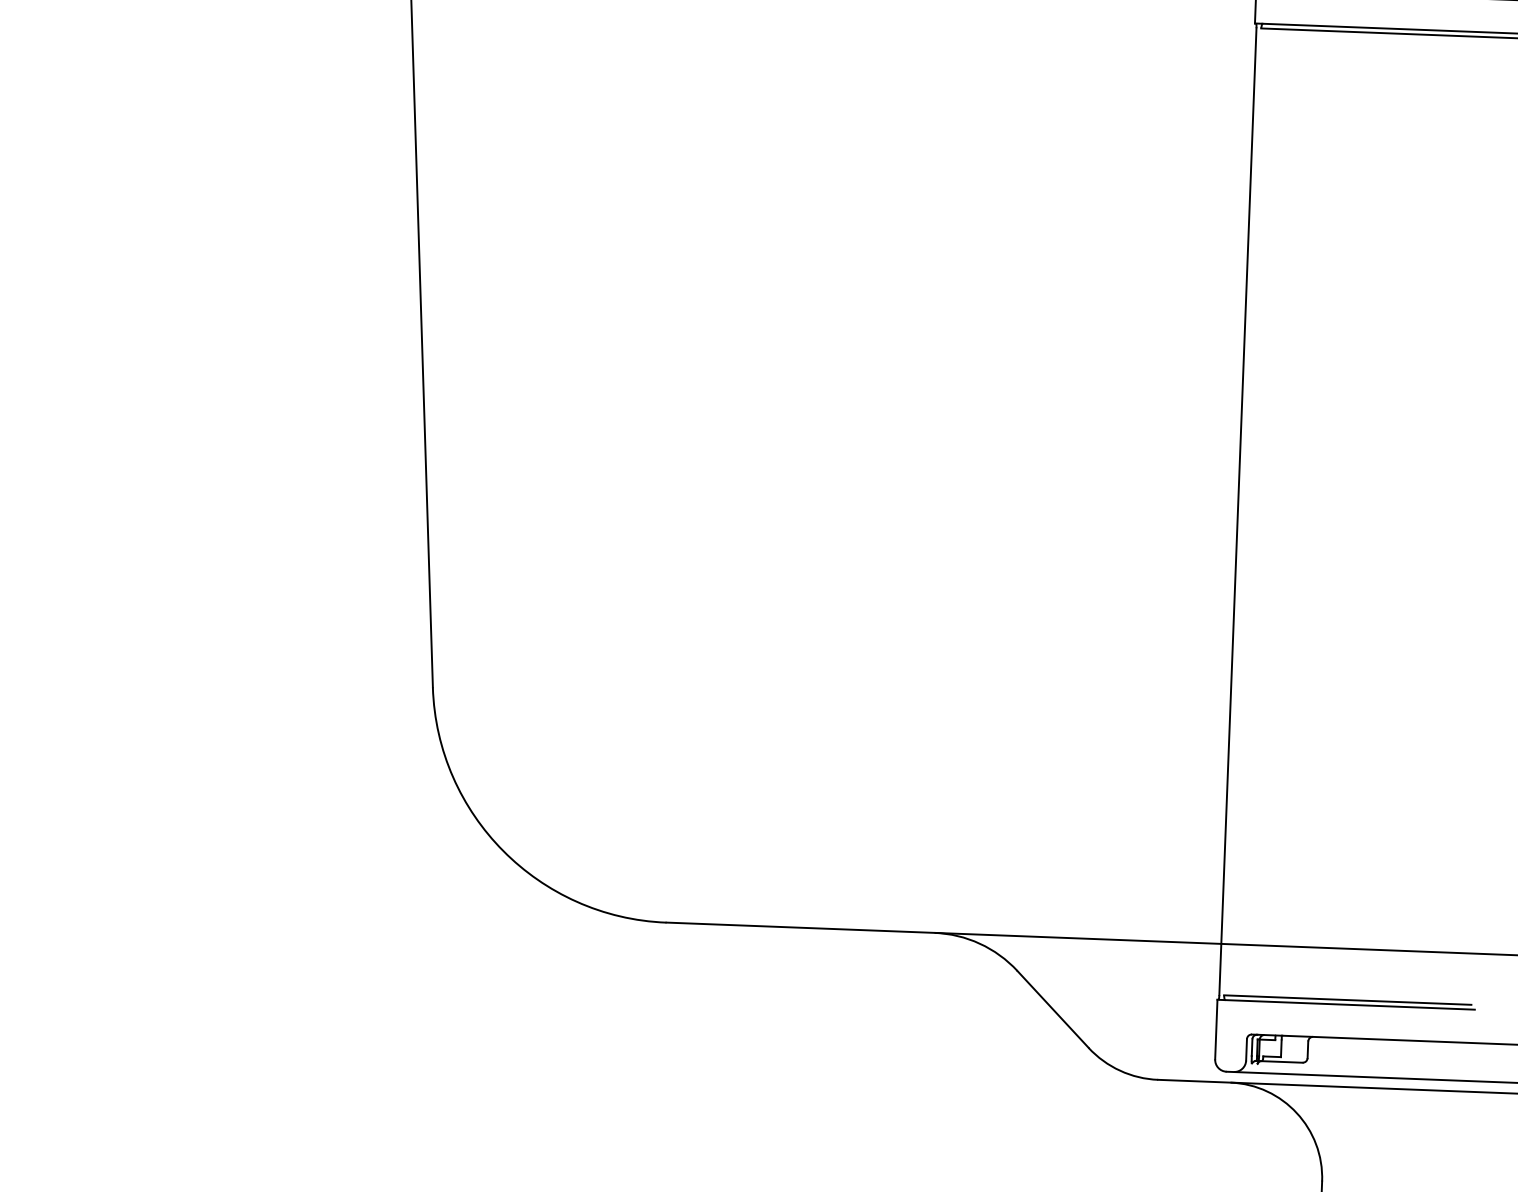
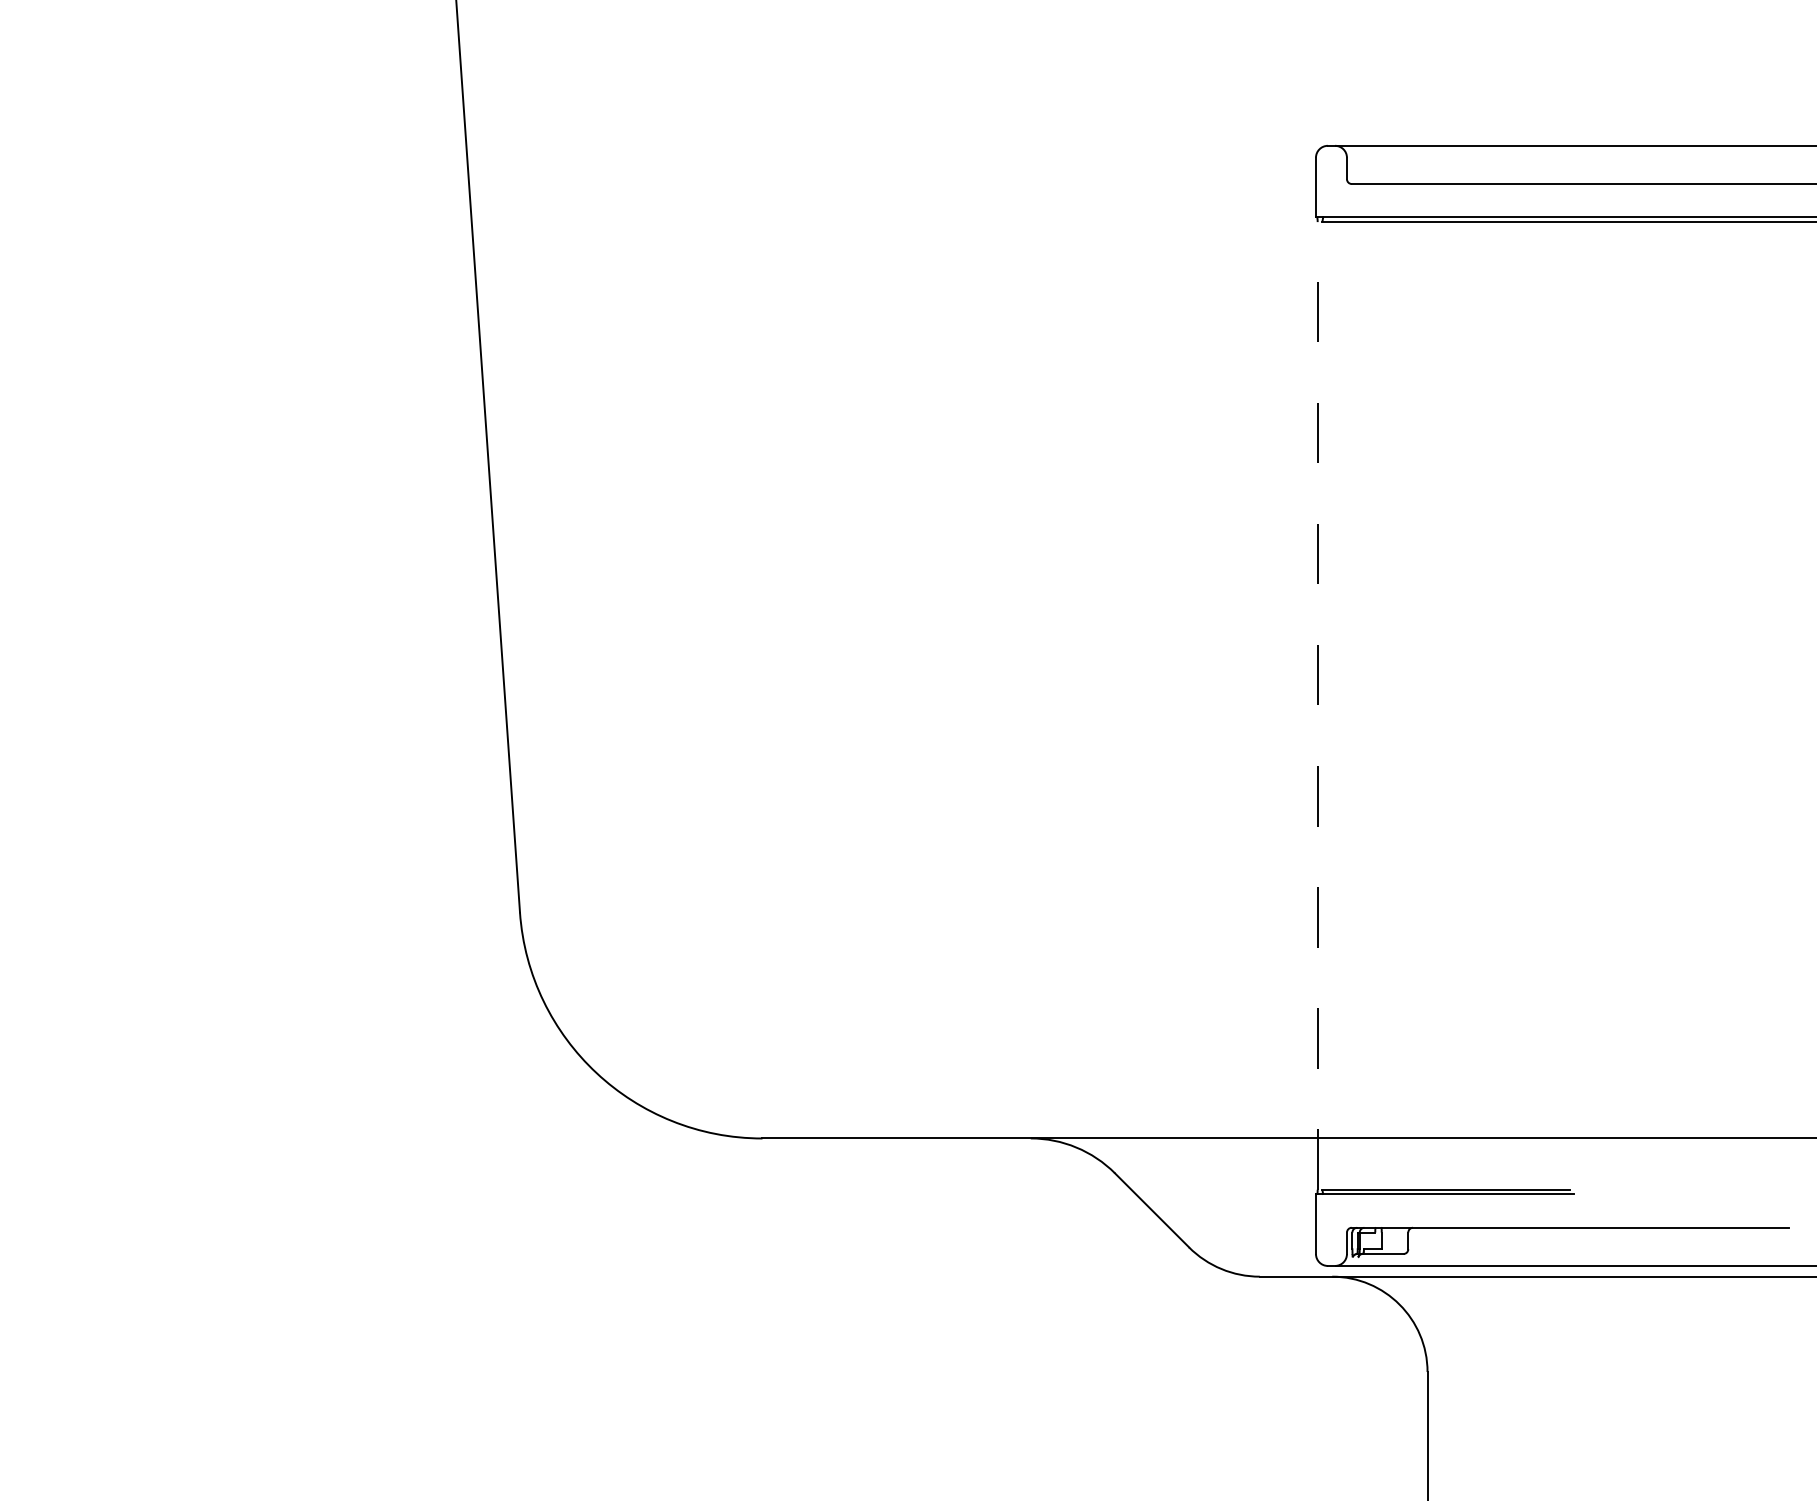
line: (1237, 511) -> (1317, 705), solid -> dashed

